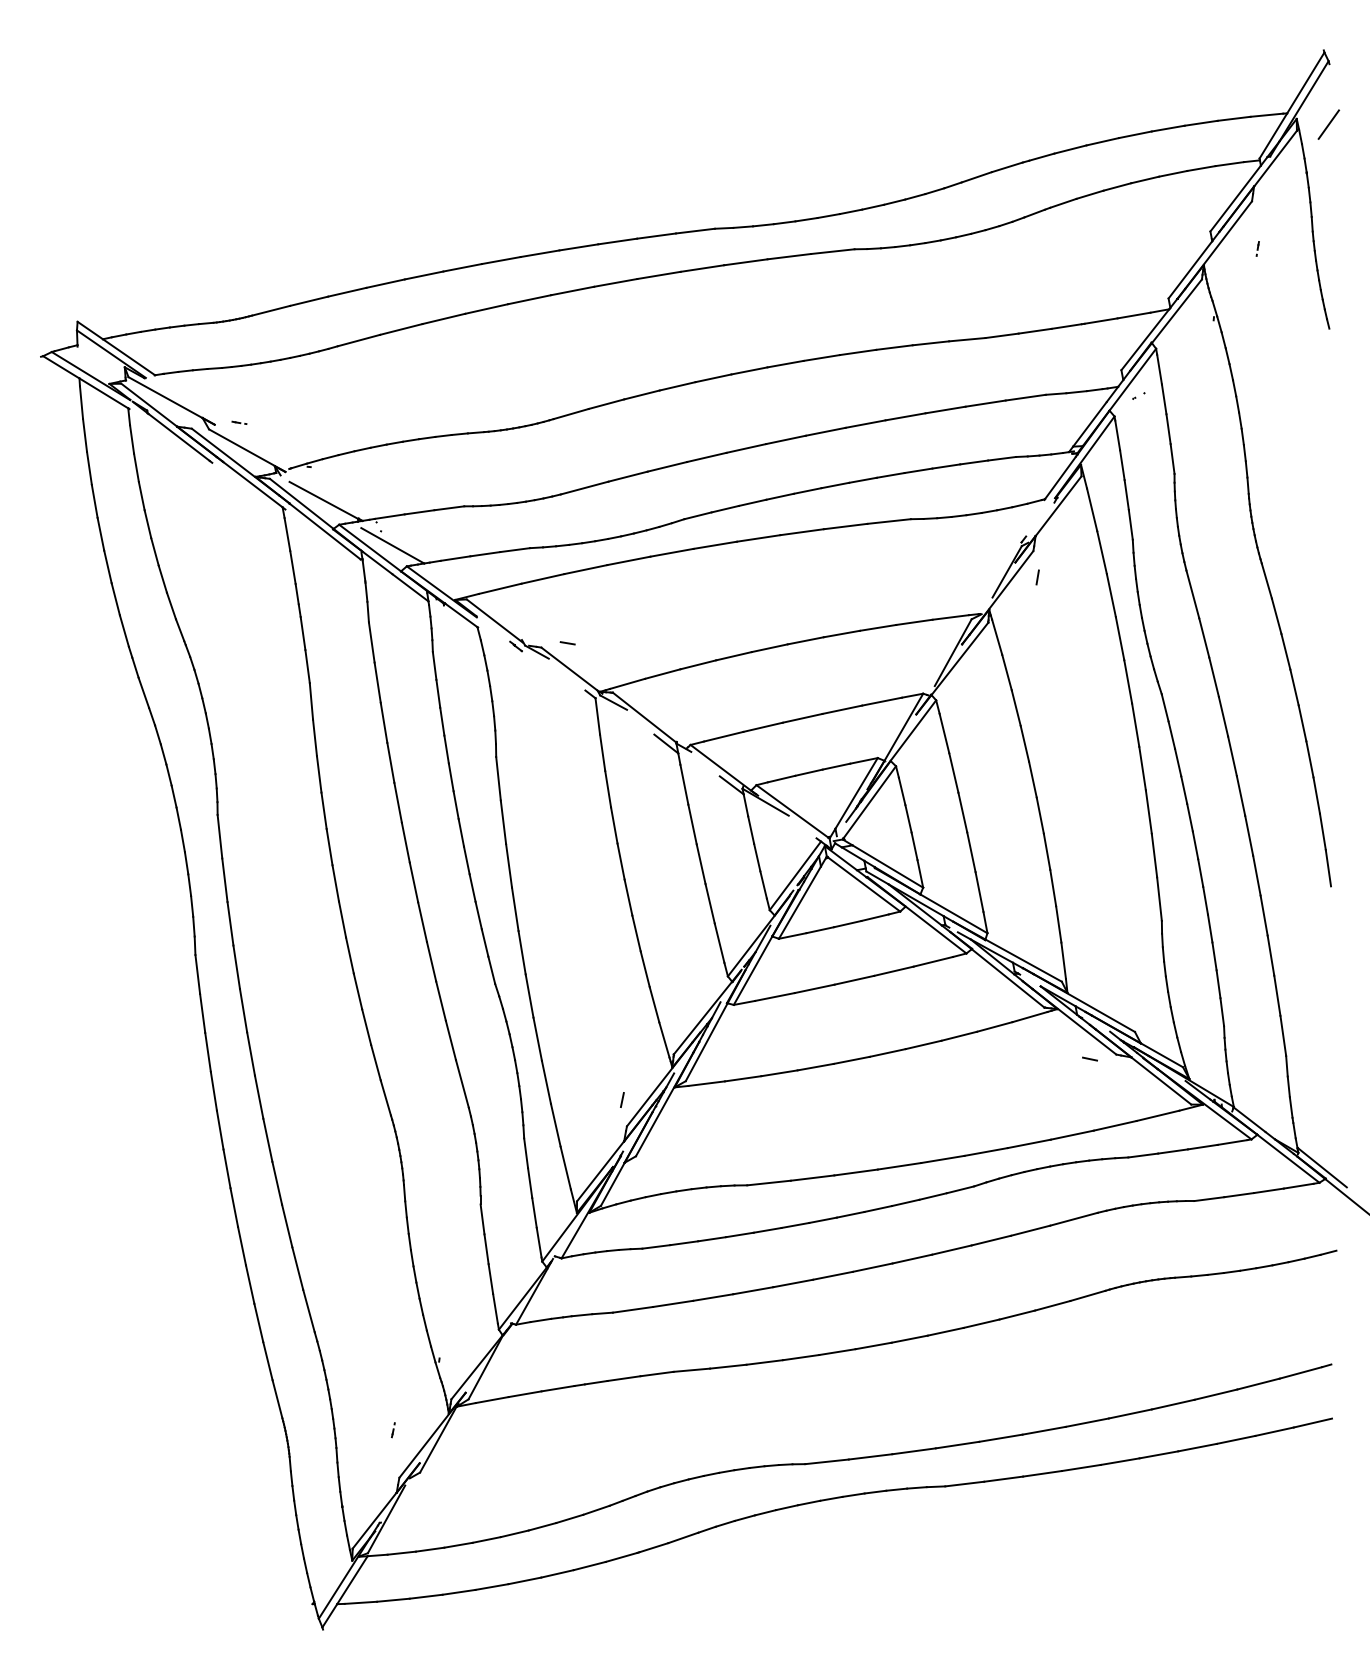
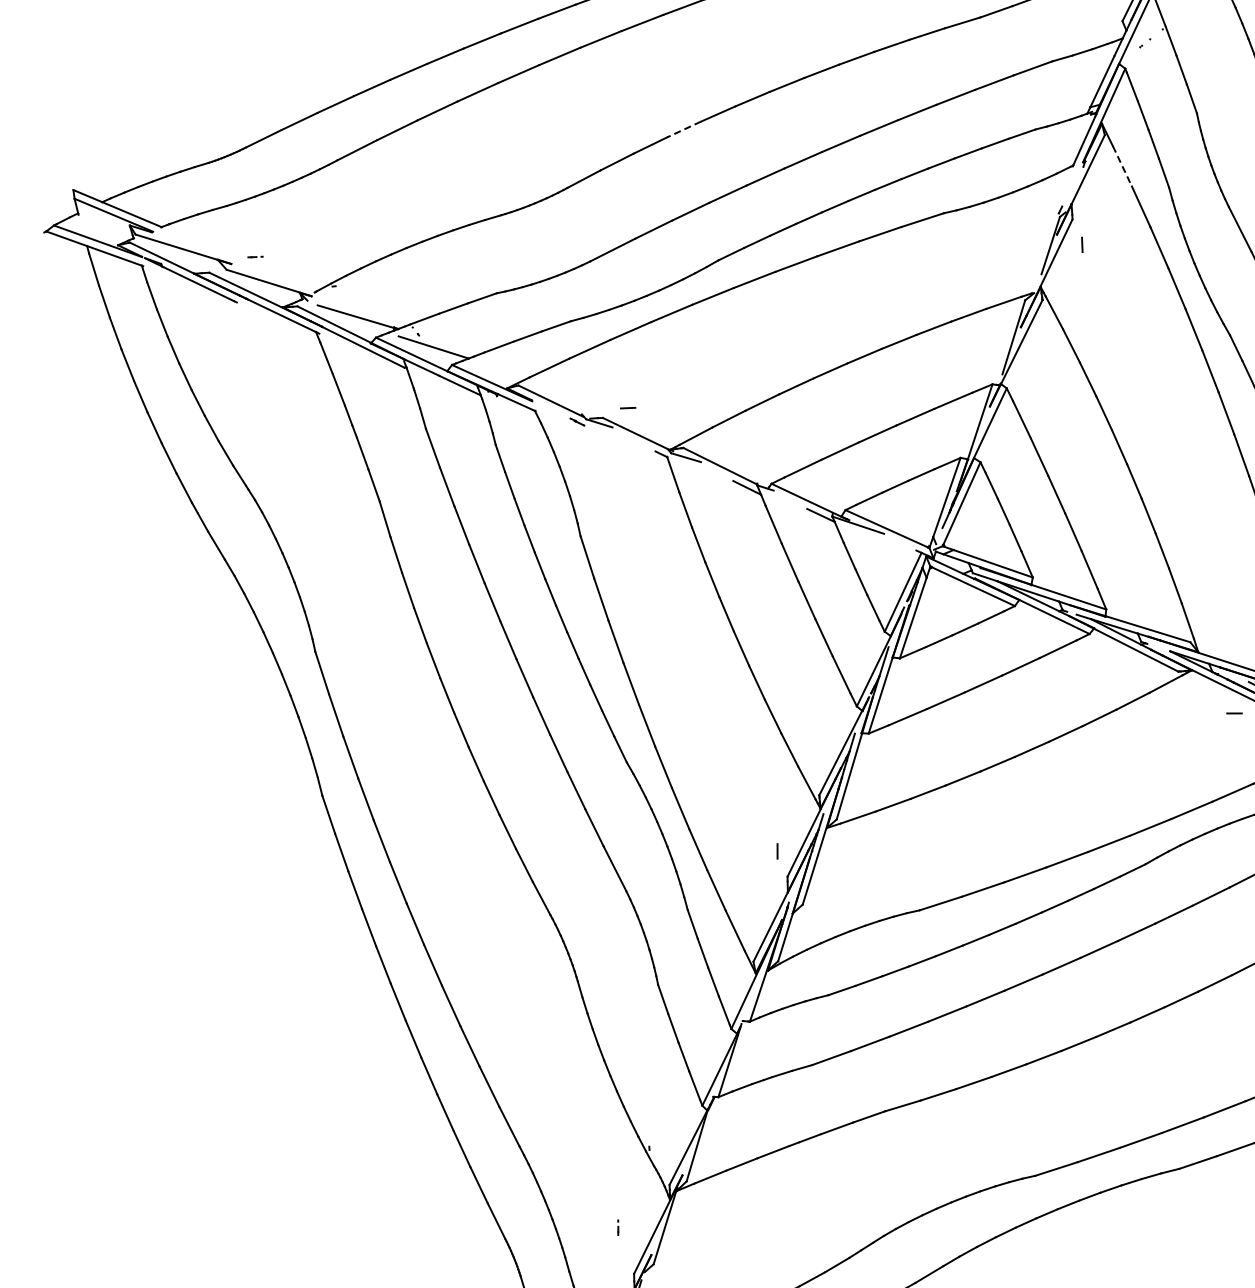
line: (677, 386) -> (684, 129), solid -> dashed
line: (1092, 509) -> (1122, 165), solid -> dashed

